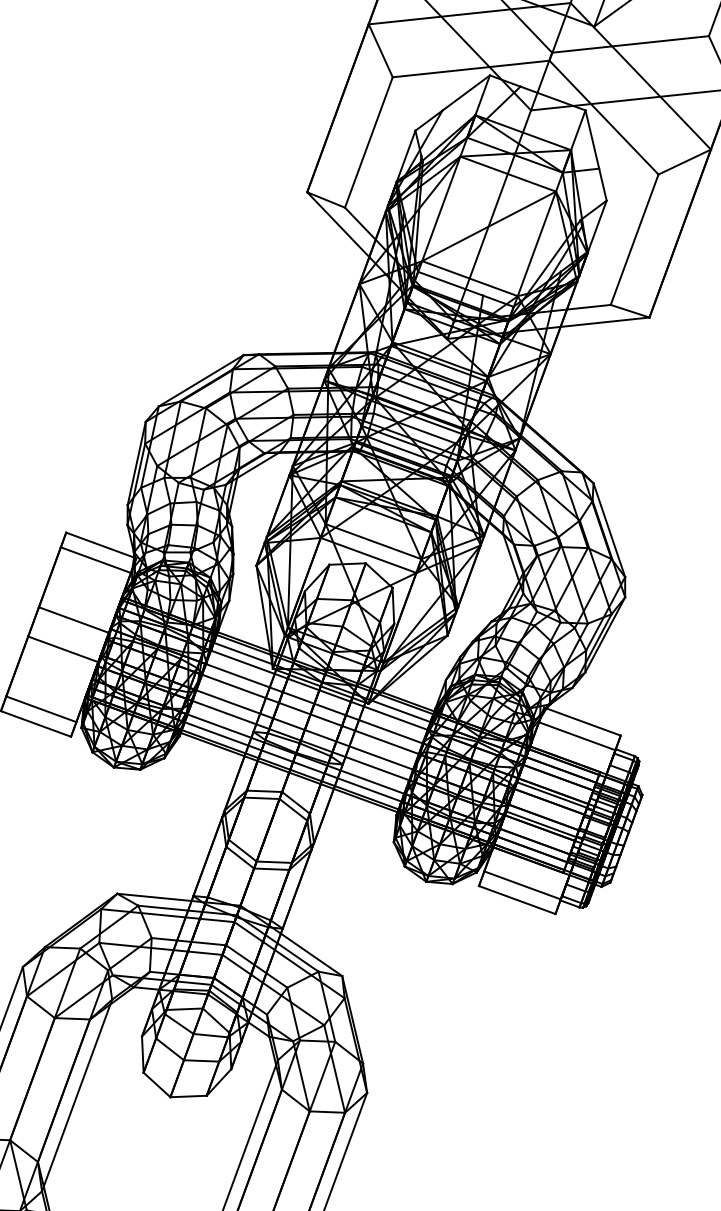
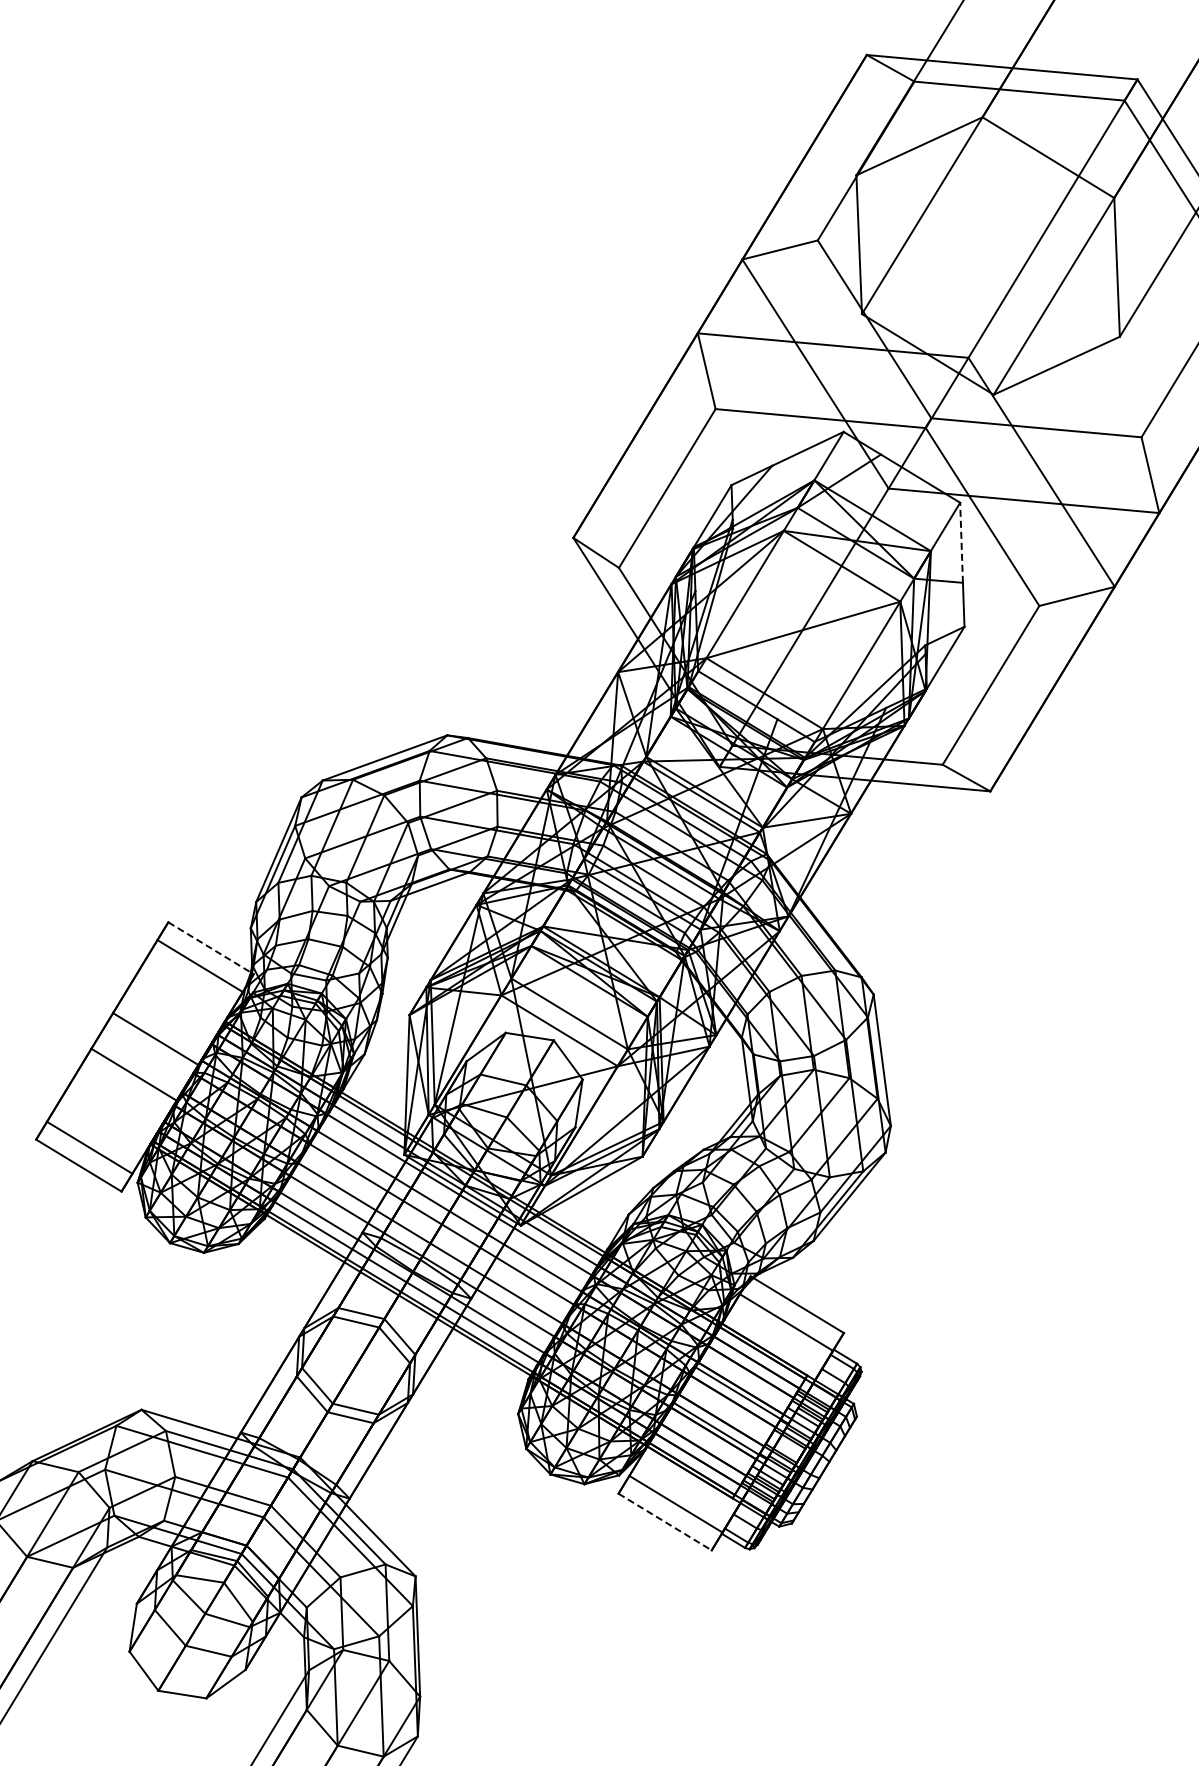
line: (592, 139) -> (961, 542), solid -> dashed
line: (101, 545) -> (211, 948), solid -> dashed
line: (517, 900) -> (665, 1522), solid -> dashed

